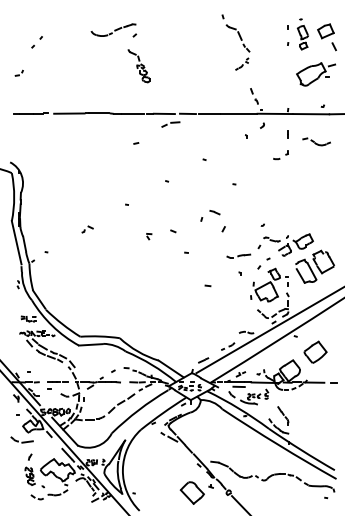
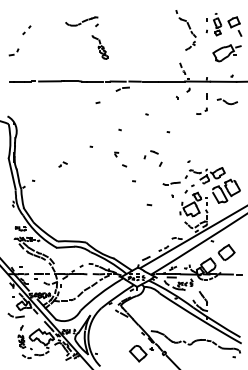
part: (235, 42) -> (185, 30), moved
part: (19, 73) -> (14, 52), size x1.67
part: (149, 236) -> (116, 154), moved

